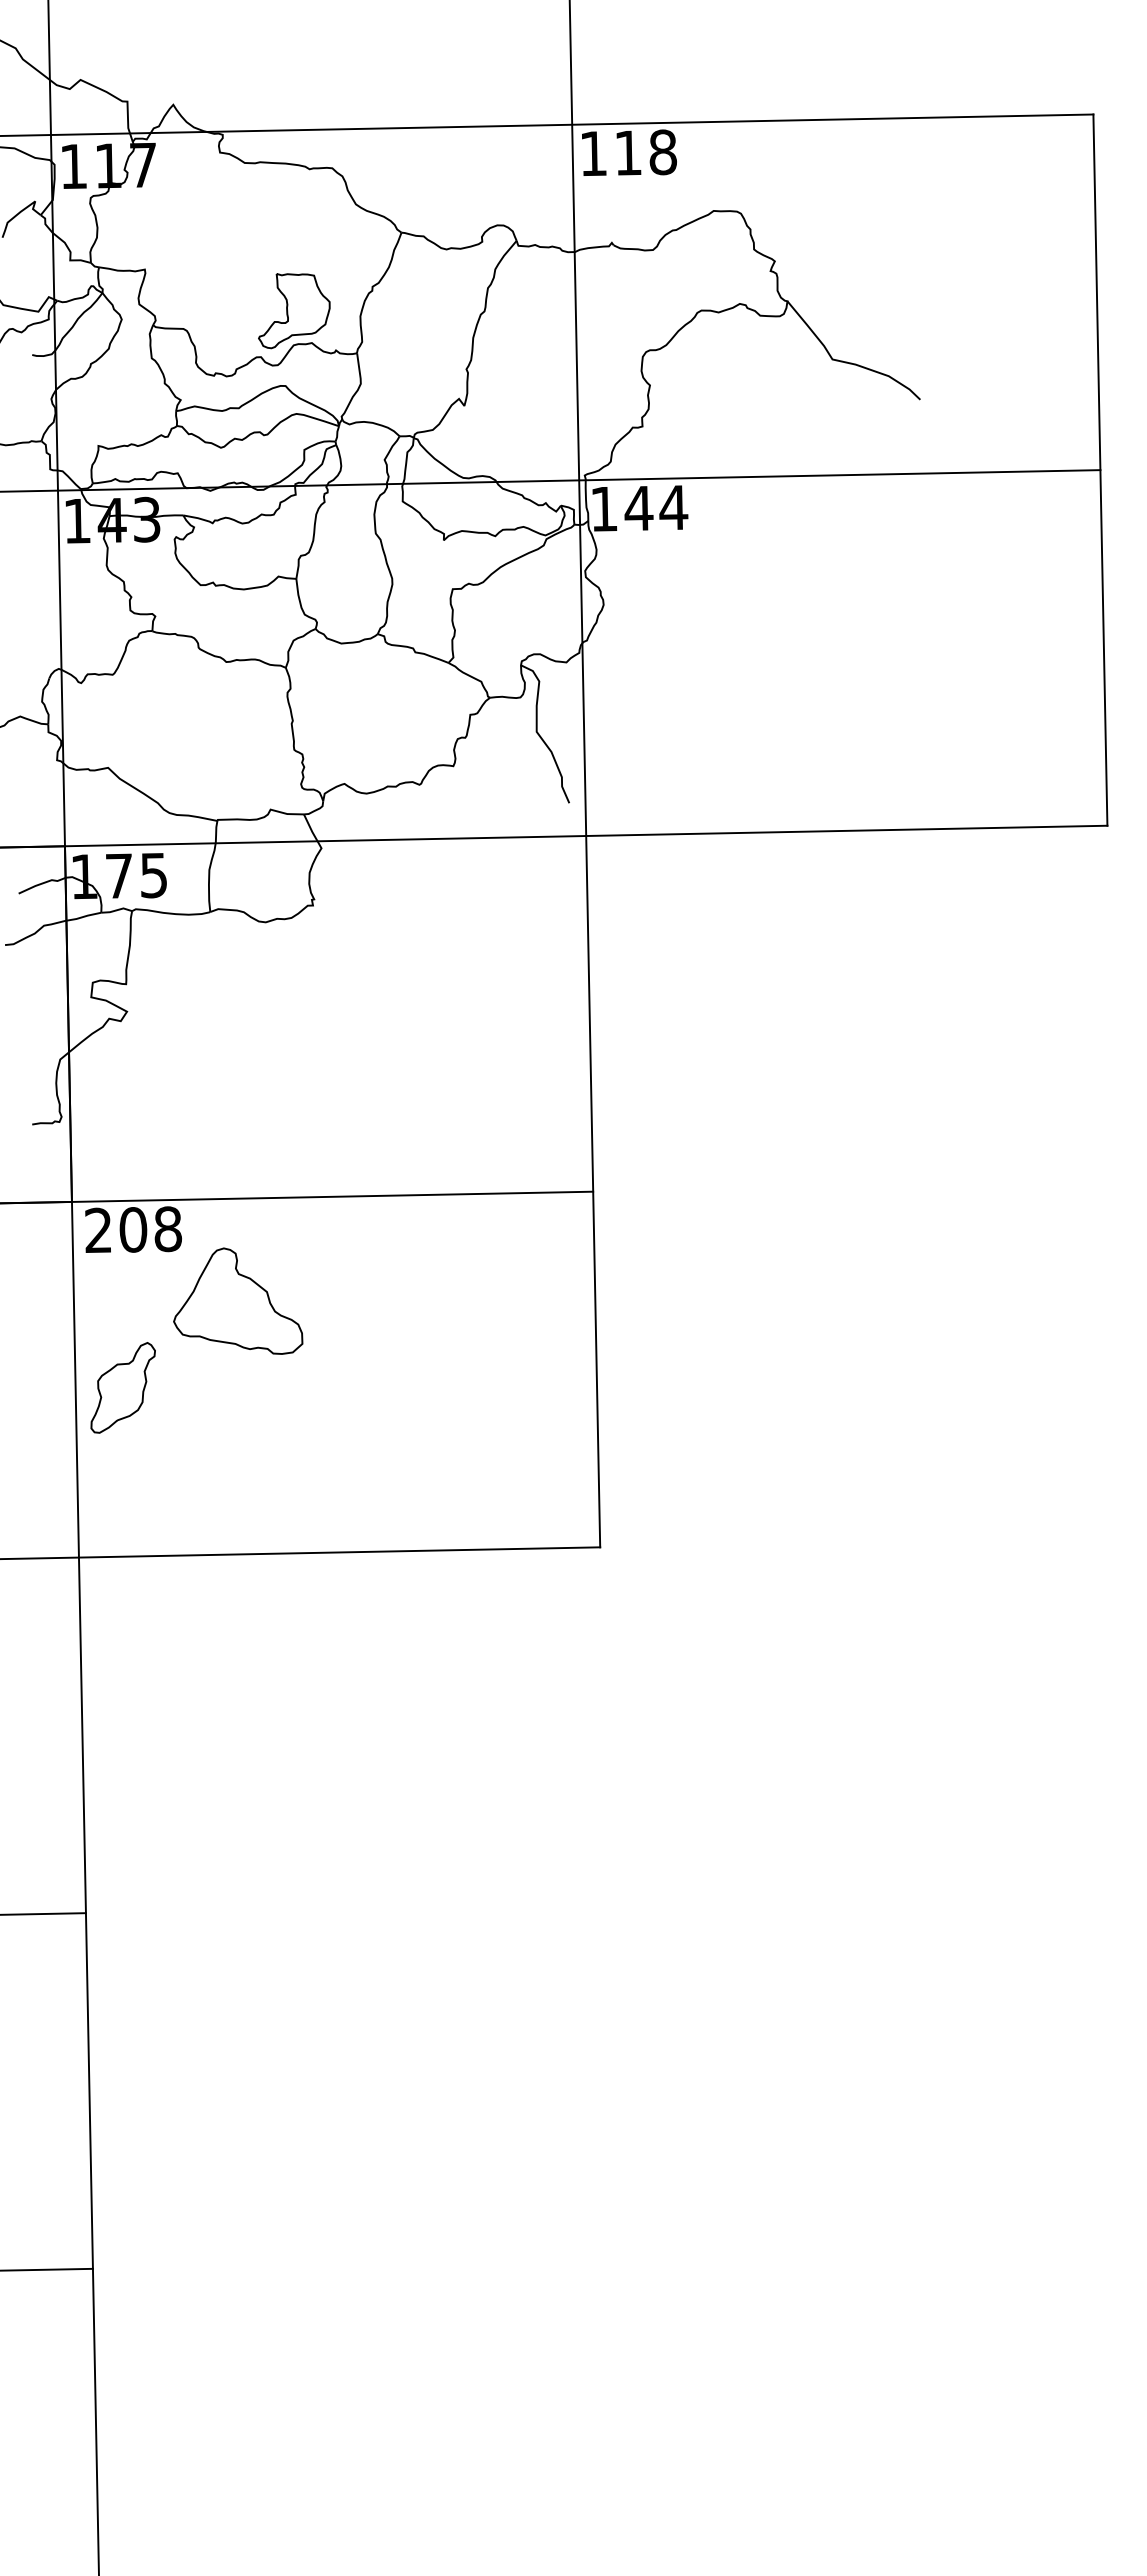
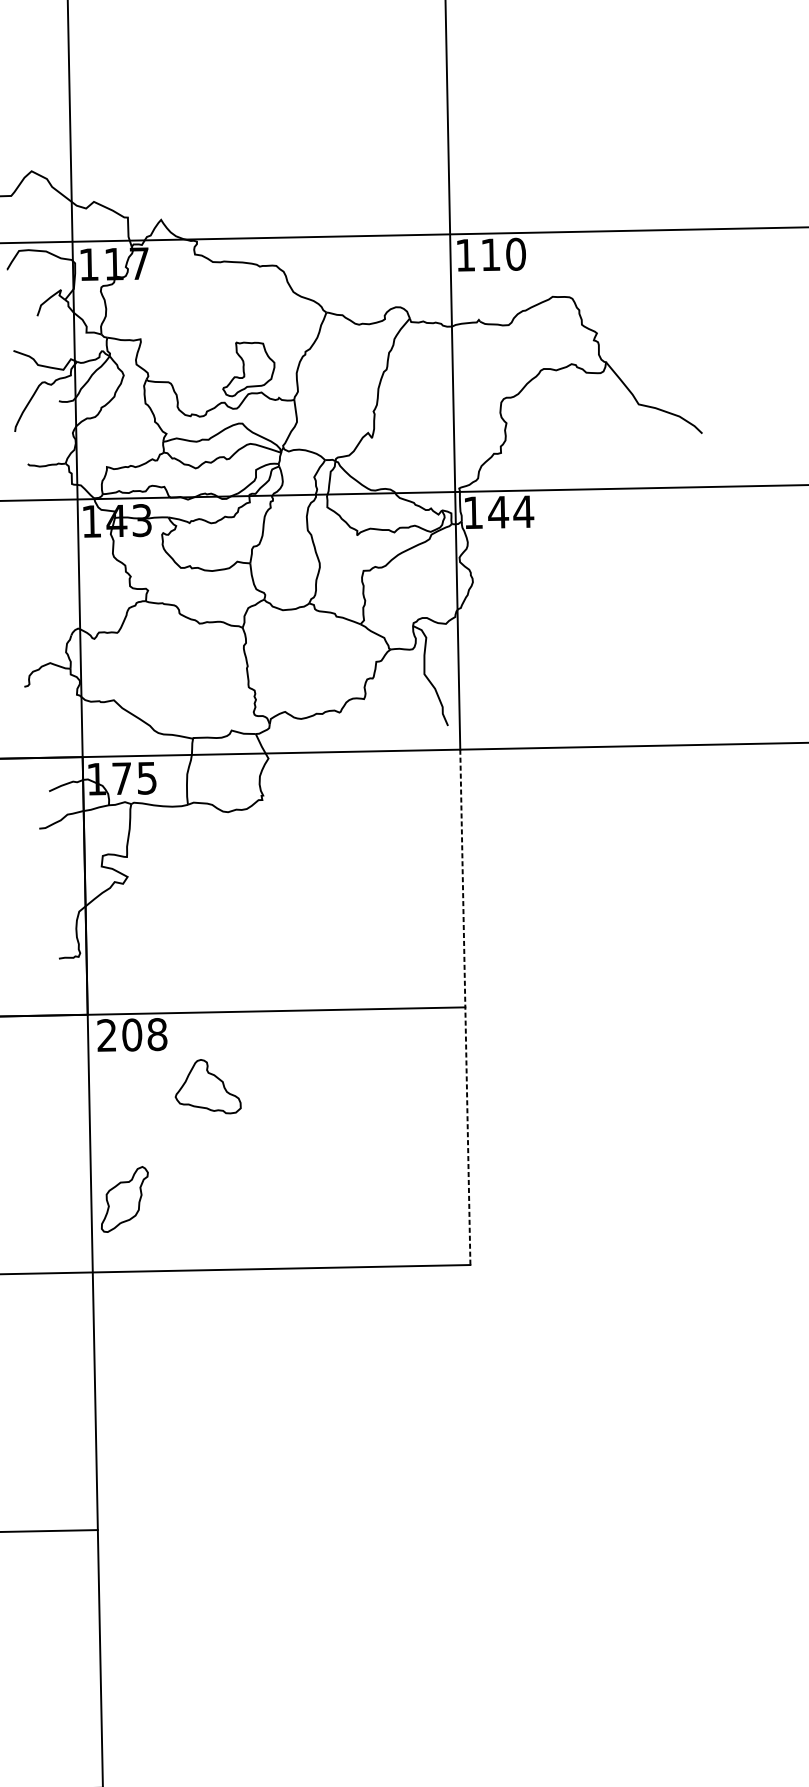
text: (662, 152) -> (515, 254), 118 -> 110
line: (593, 1191) -> (465, 1007), solid -> dashed
part: (238, 1300) -> (208, 1086), size x0.7
part: (122, 1387) -> (124, 1199), moved

